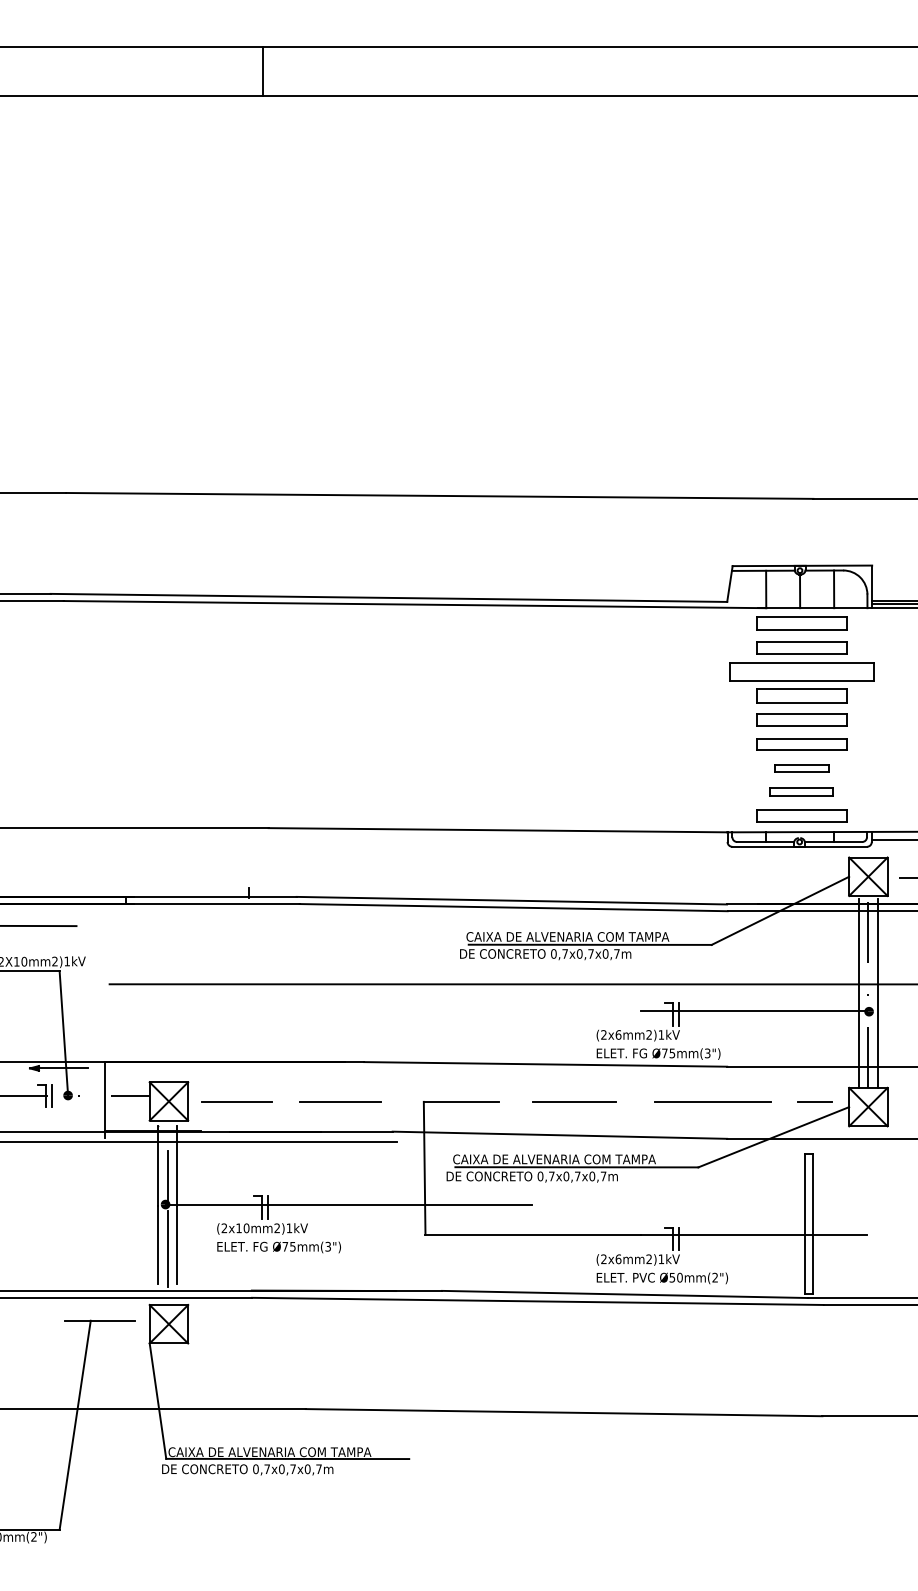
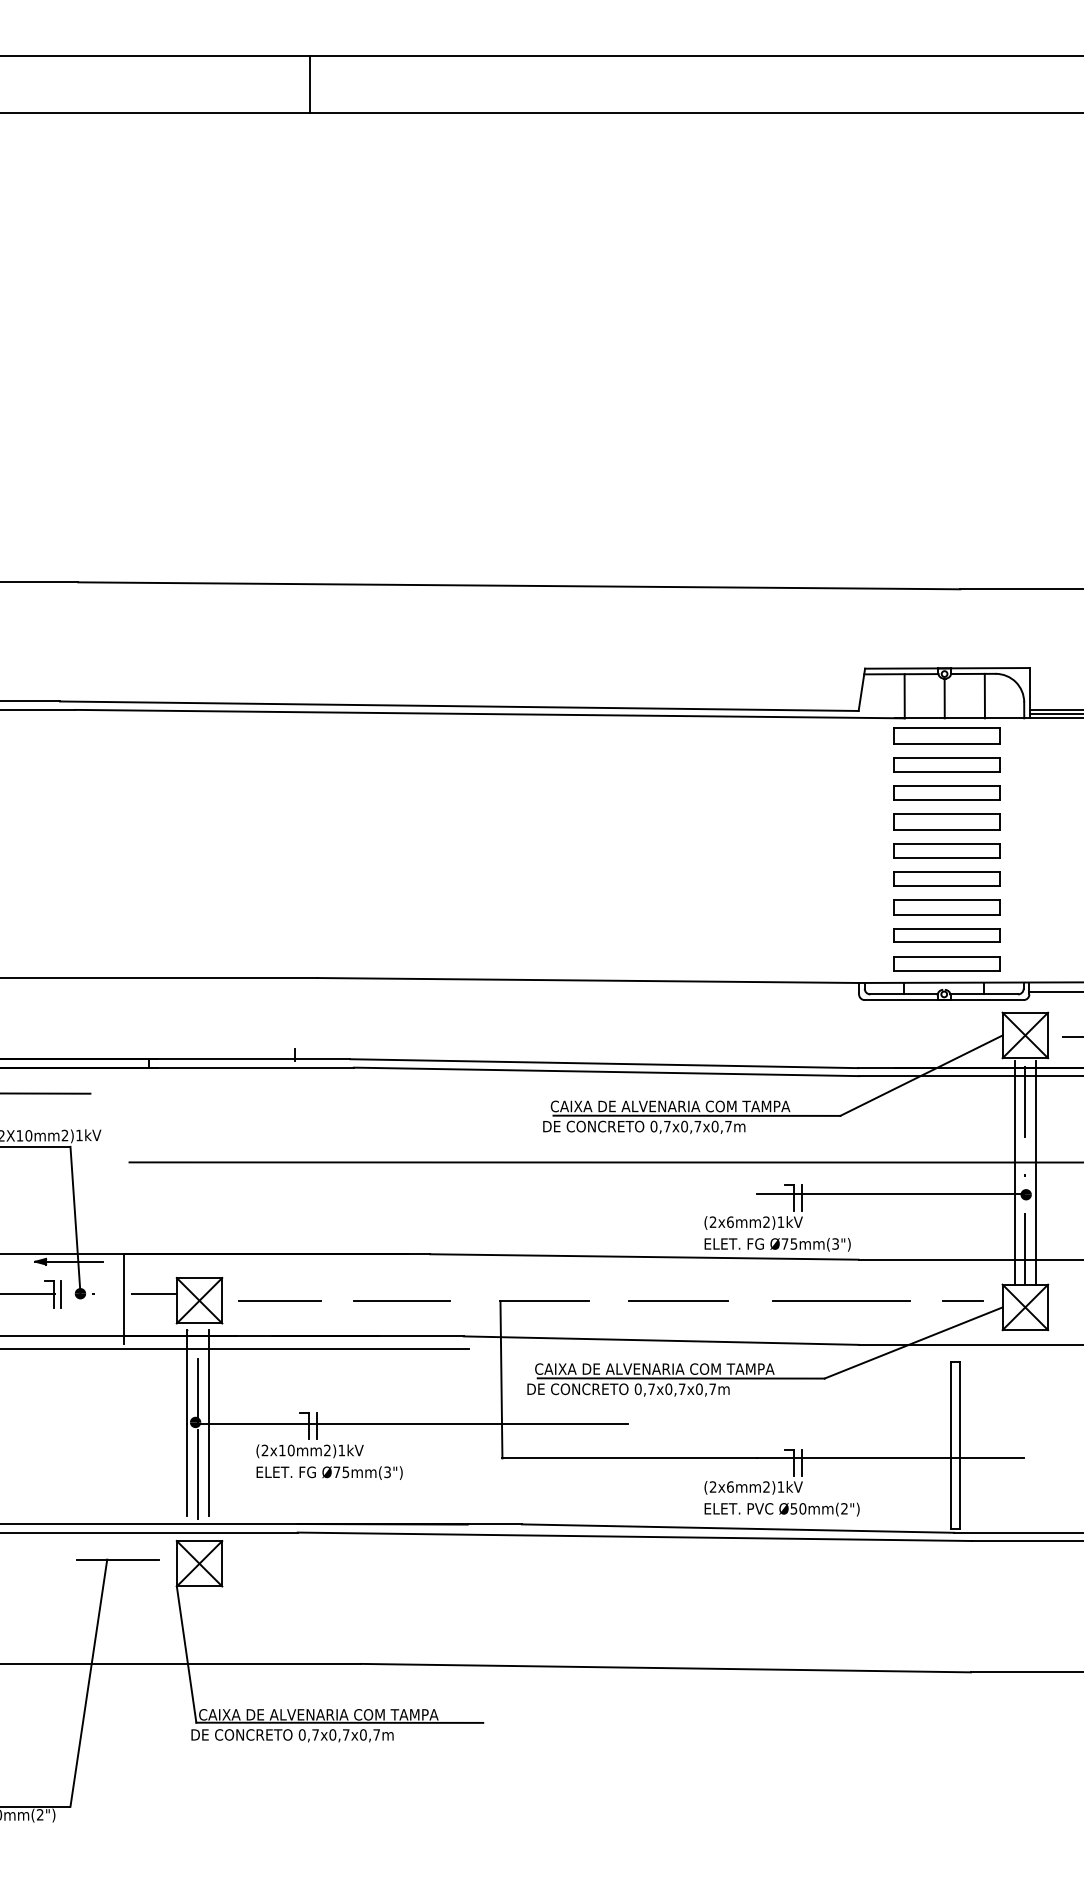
part: (801, 670) -> (946, 792), size x0.62
part: (801, 768) -> (946, 907), size x1.67
part: (801, 792) -> (946, 935), size x1.43

